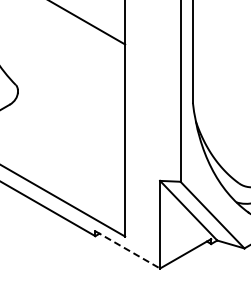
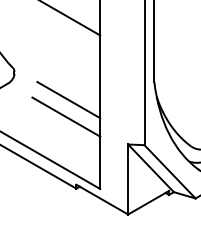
line: (85, 125) -> (68, 100), added
line: (82, 146) -> (66, 116), added
line: (128, 250) -> (102, 200), dashed -> solid

